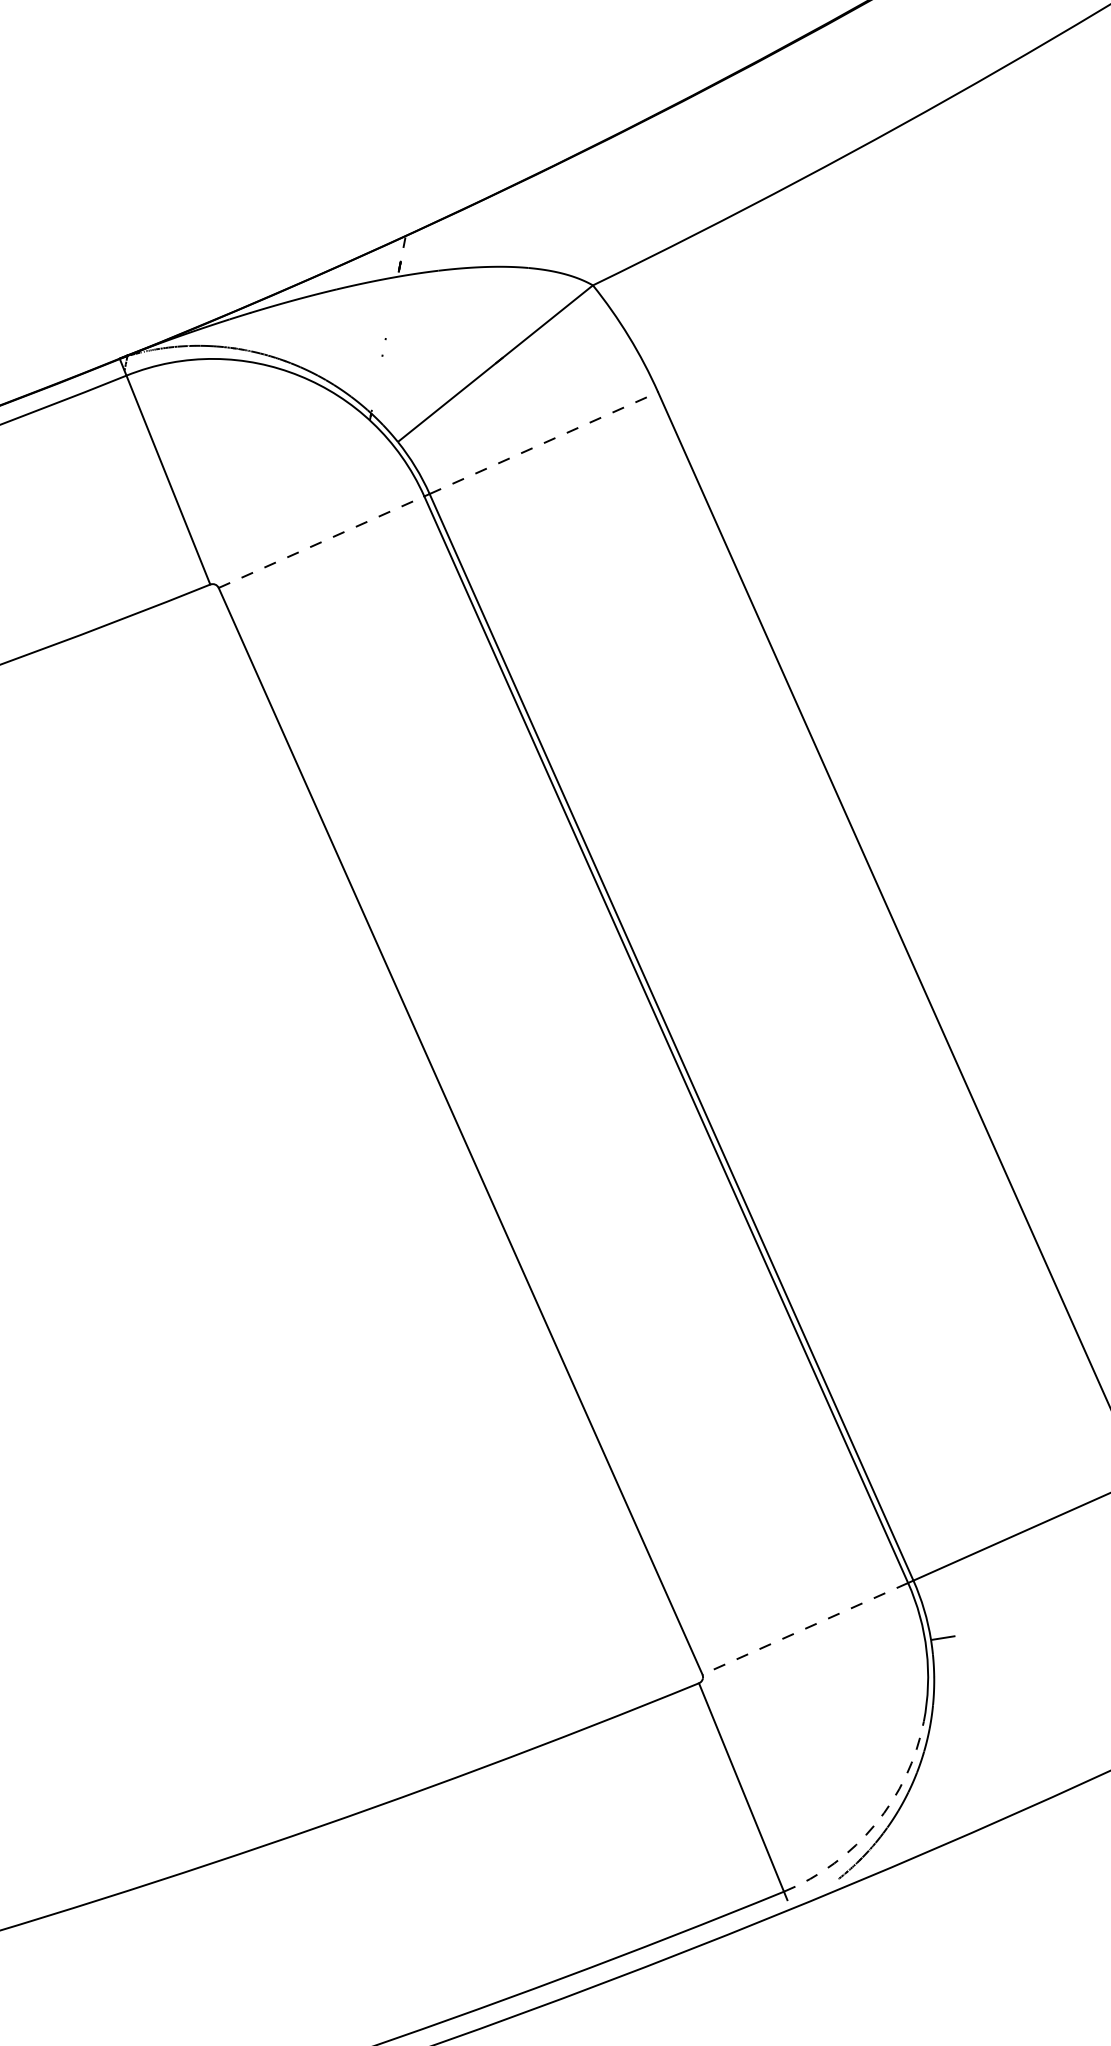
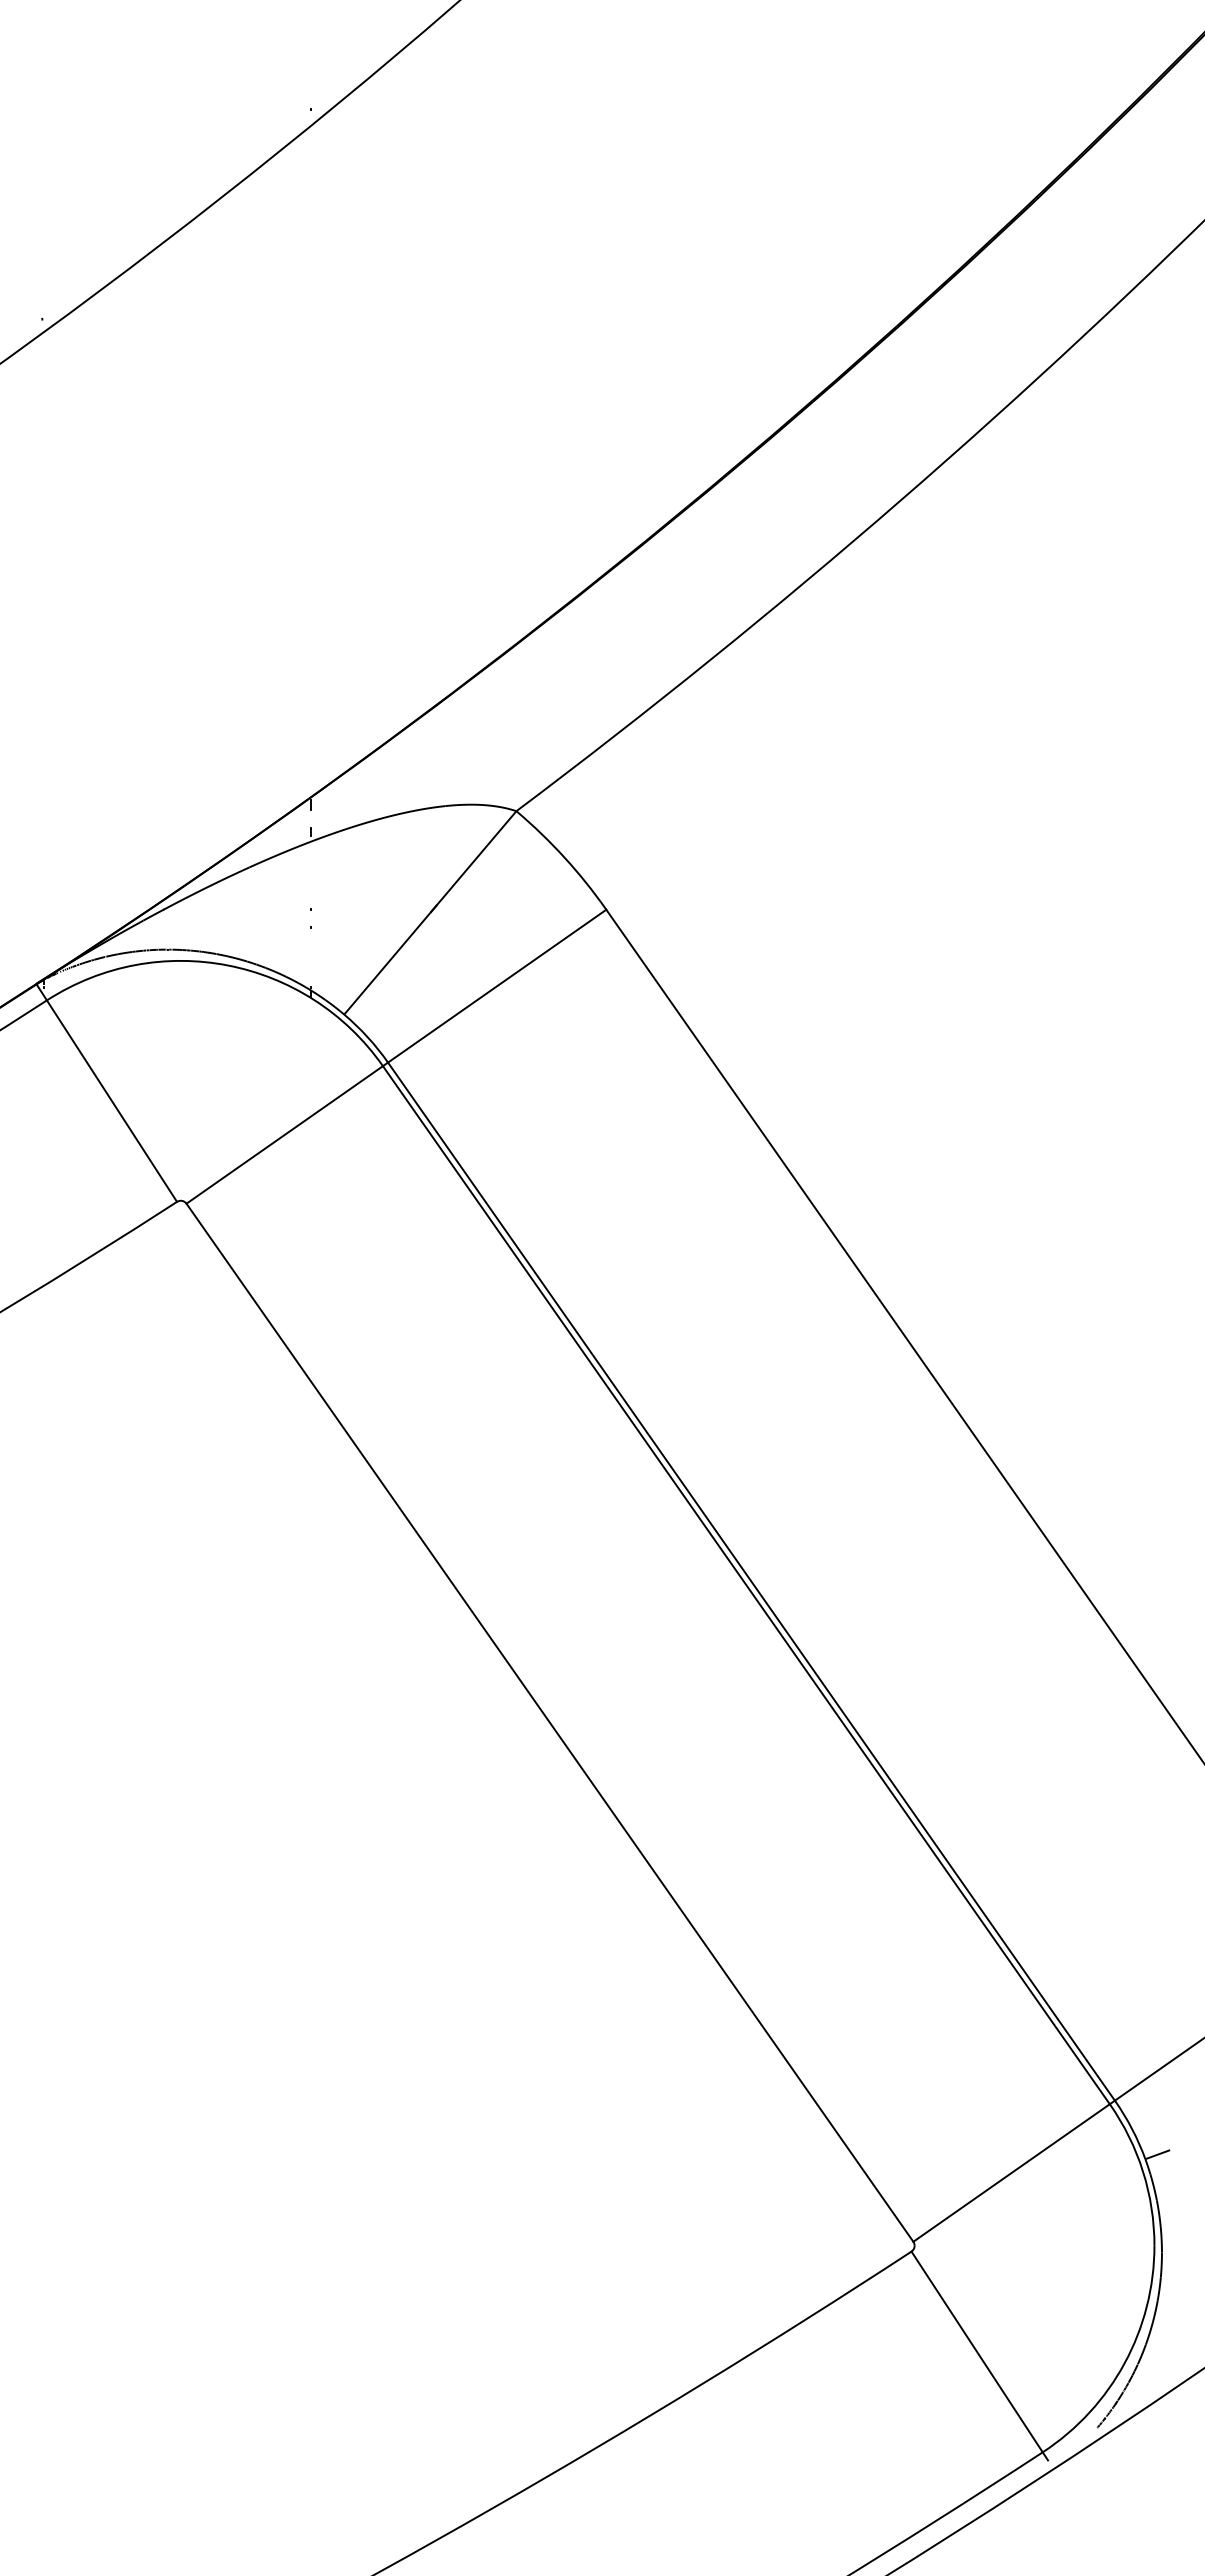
line: (544, 442) -> (497, 985), dashed -> solid
line: (321, 541) -> (284, 1134), dashed -> solid
line: (805, 1629) -> (1011, 2173), dashed -> solid
arc: (875, 1824) -> (1124, 2363), dashed -> solid

